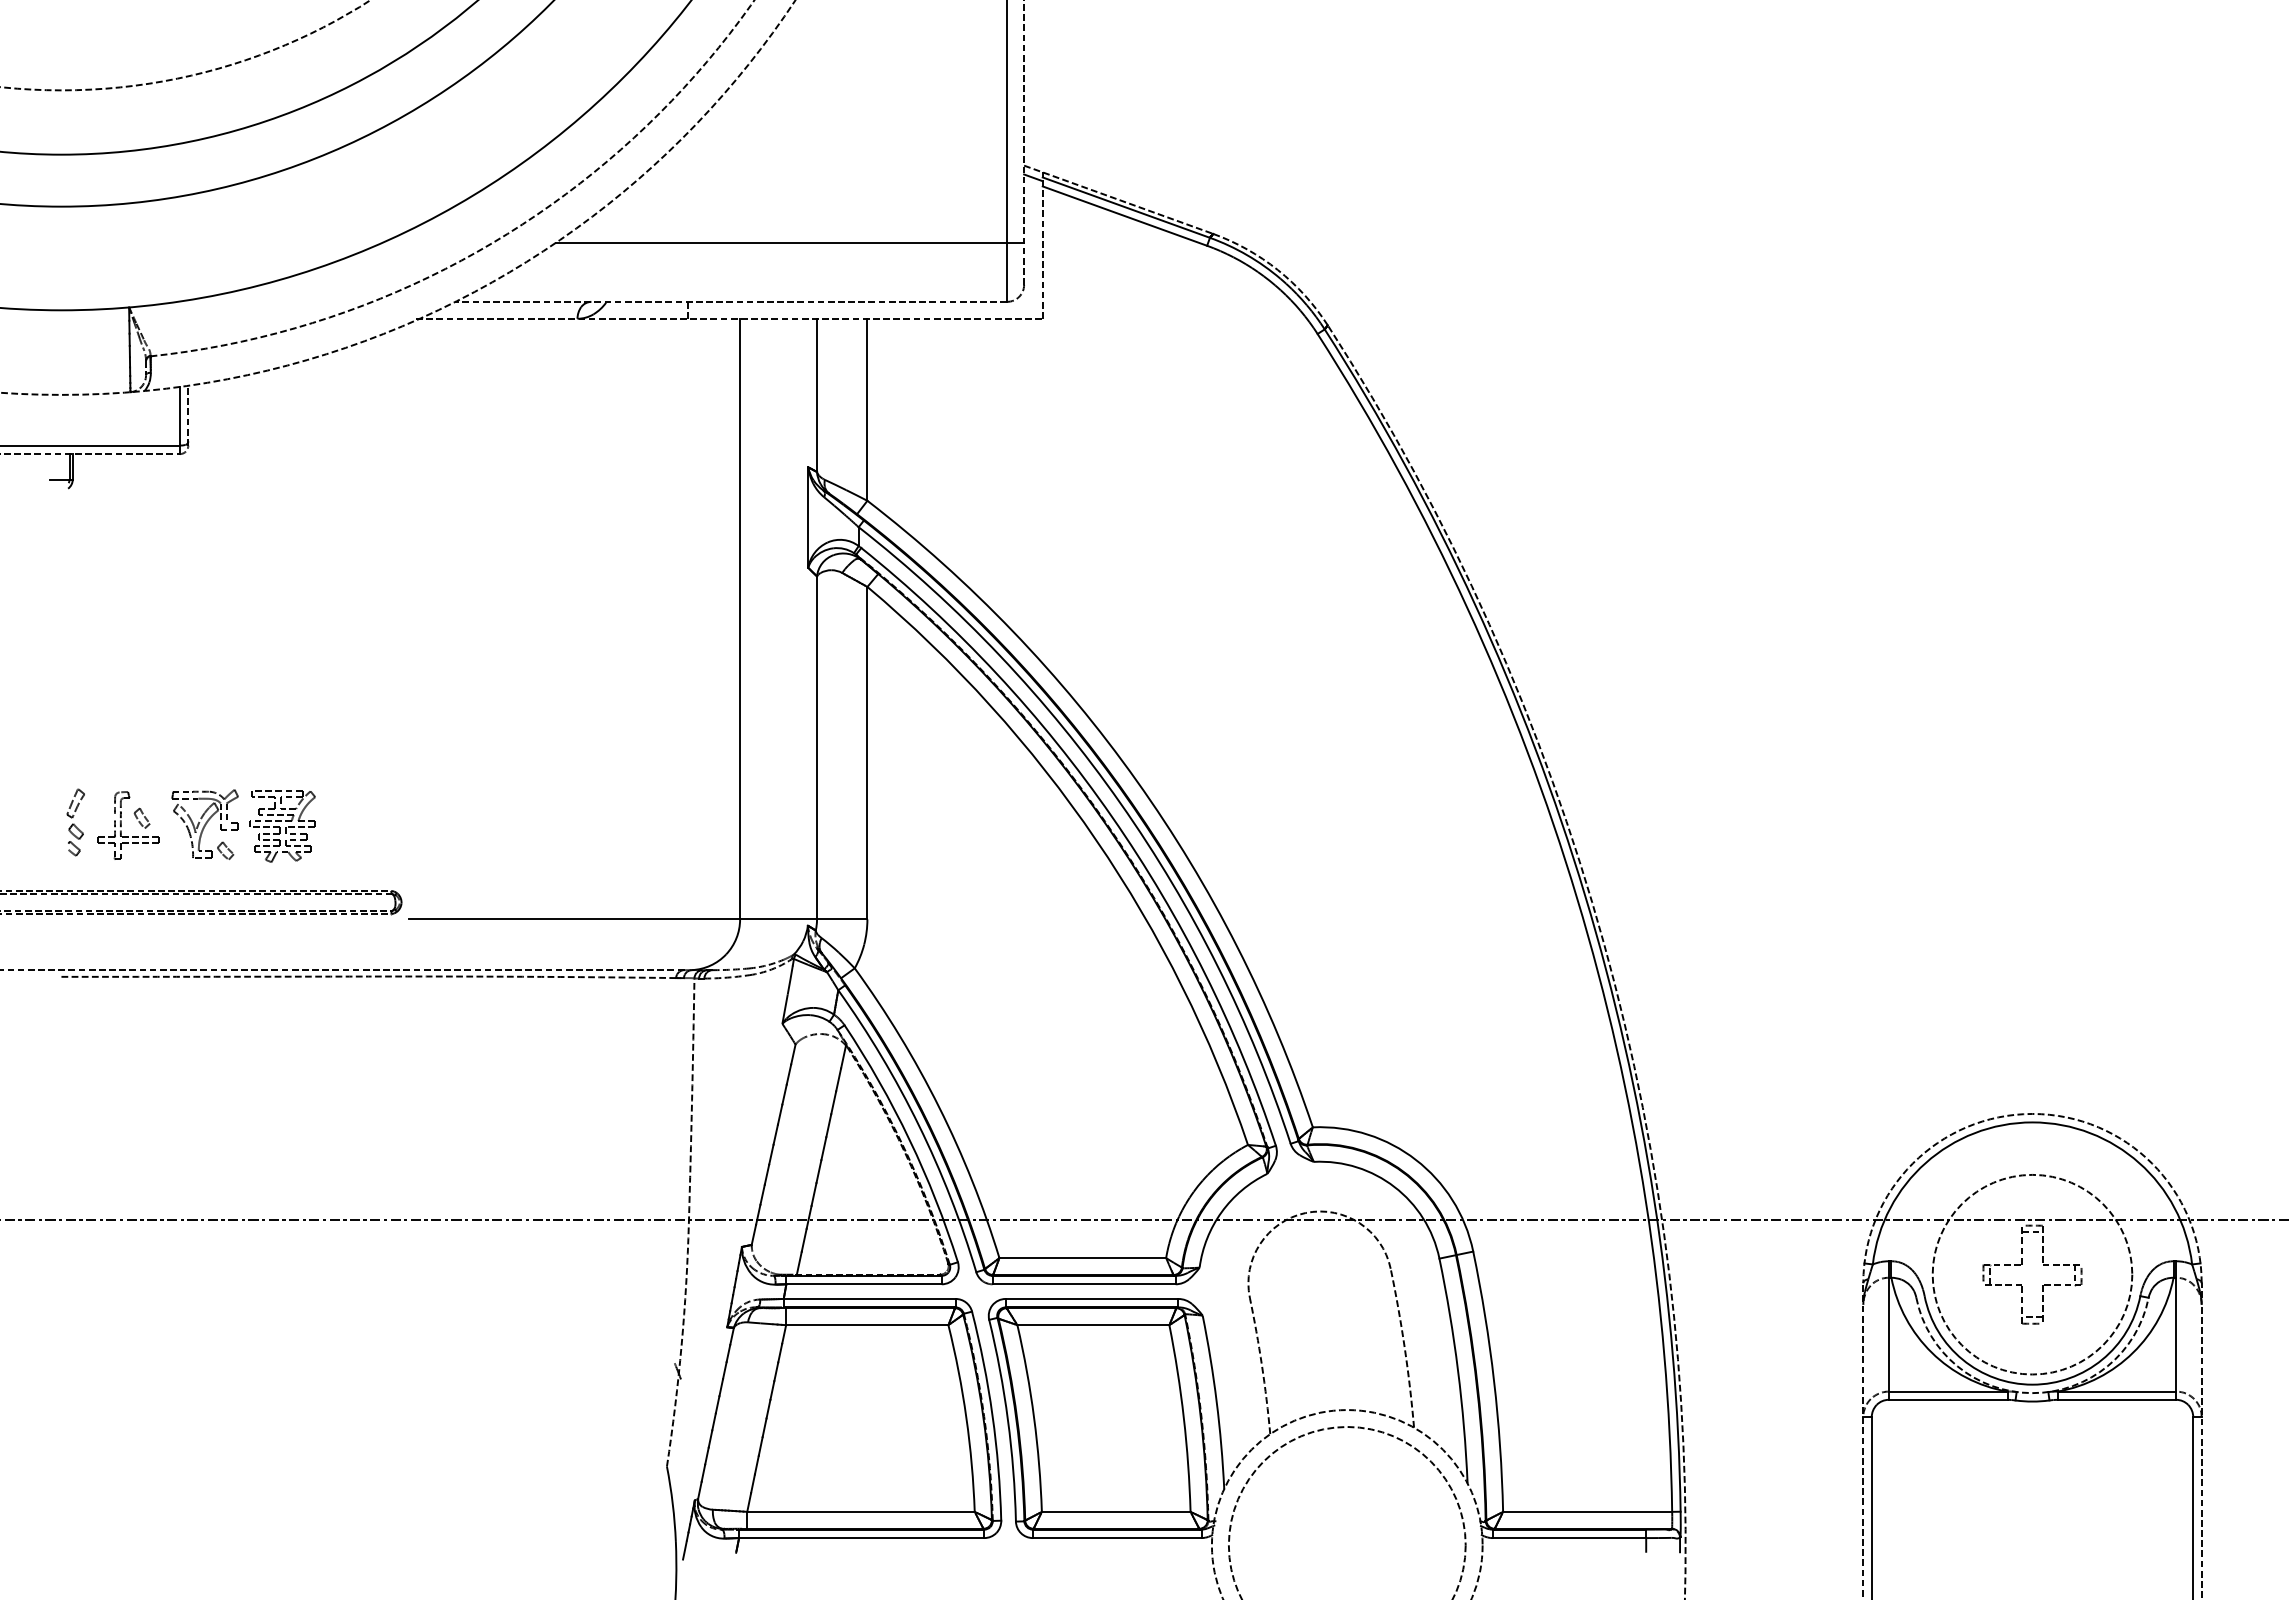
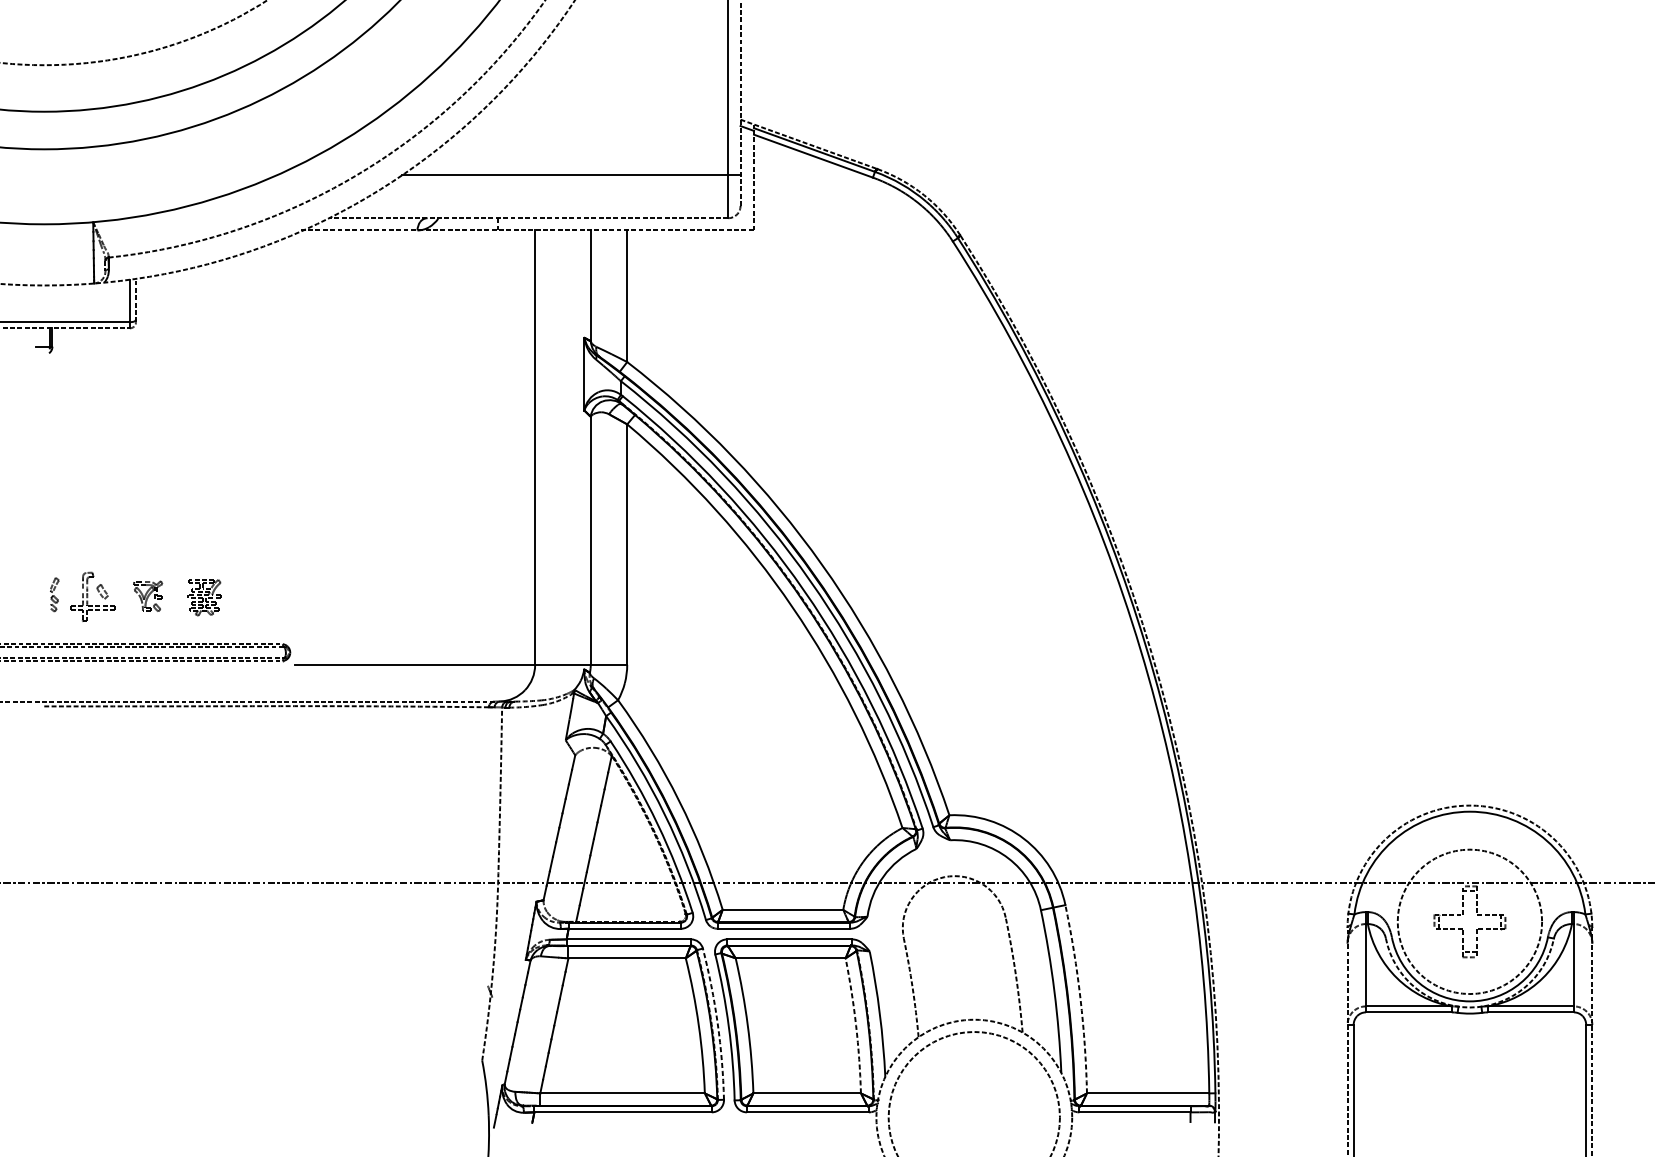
part: (75, 822) -> (54, 594), size x0.7
part: (204, 824) -> (147, 596), size x0.6
part: (282, 826) -> (204, 597), size x0.7
arc: (1494, 1381) -> (1080, 999), solid -> dashed
arc: (992, 1415) -> (717, 1023), solid -> dashed
arc: (1183, 1418) -> (855, 1025), solid -> dashed

